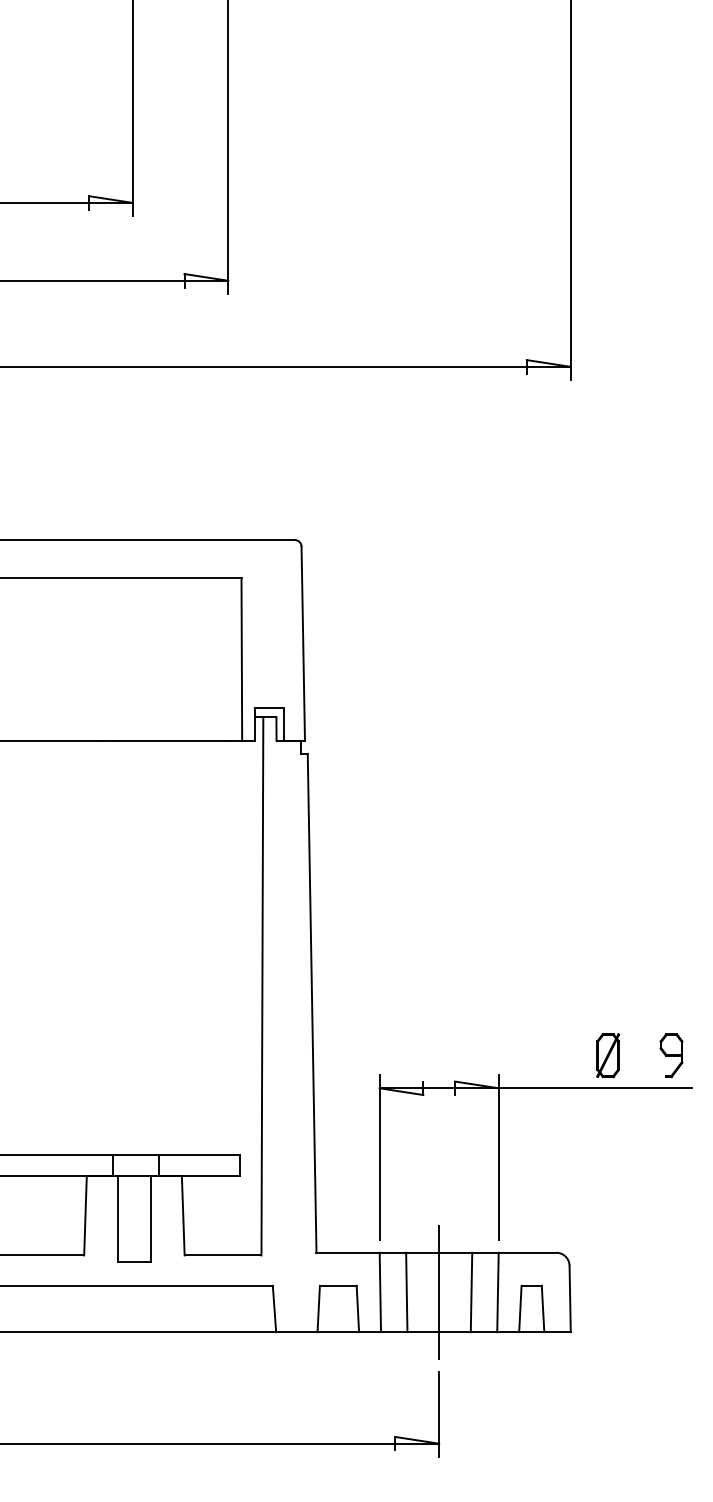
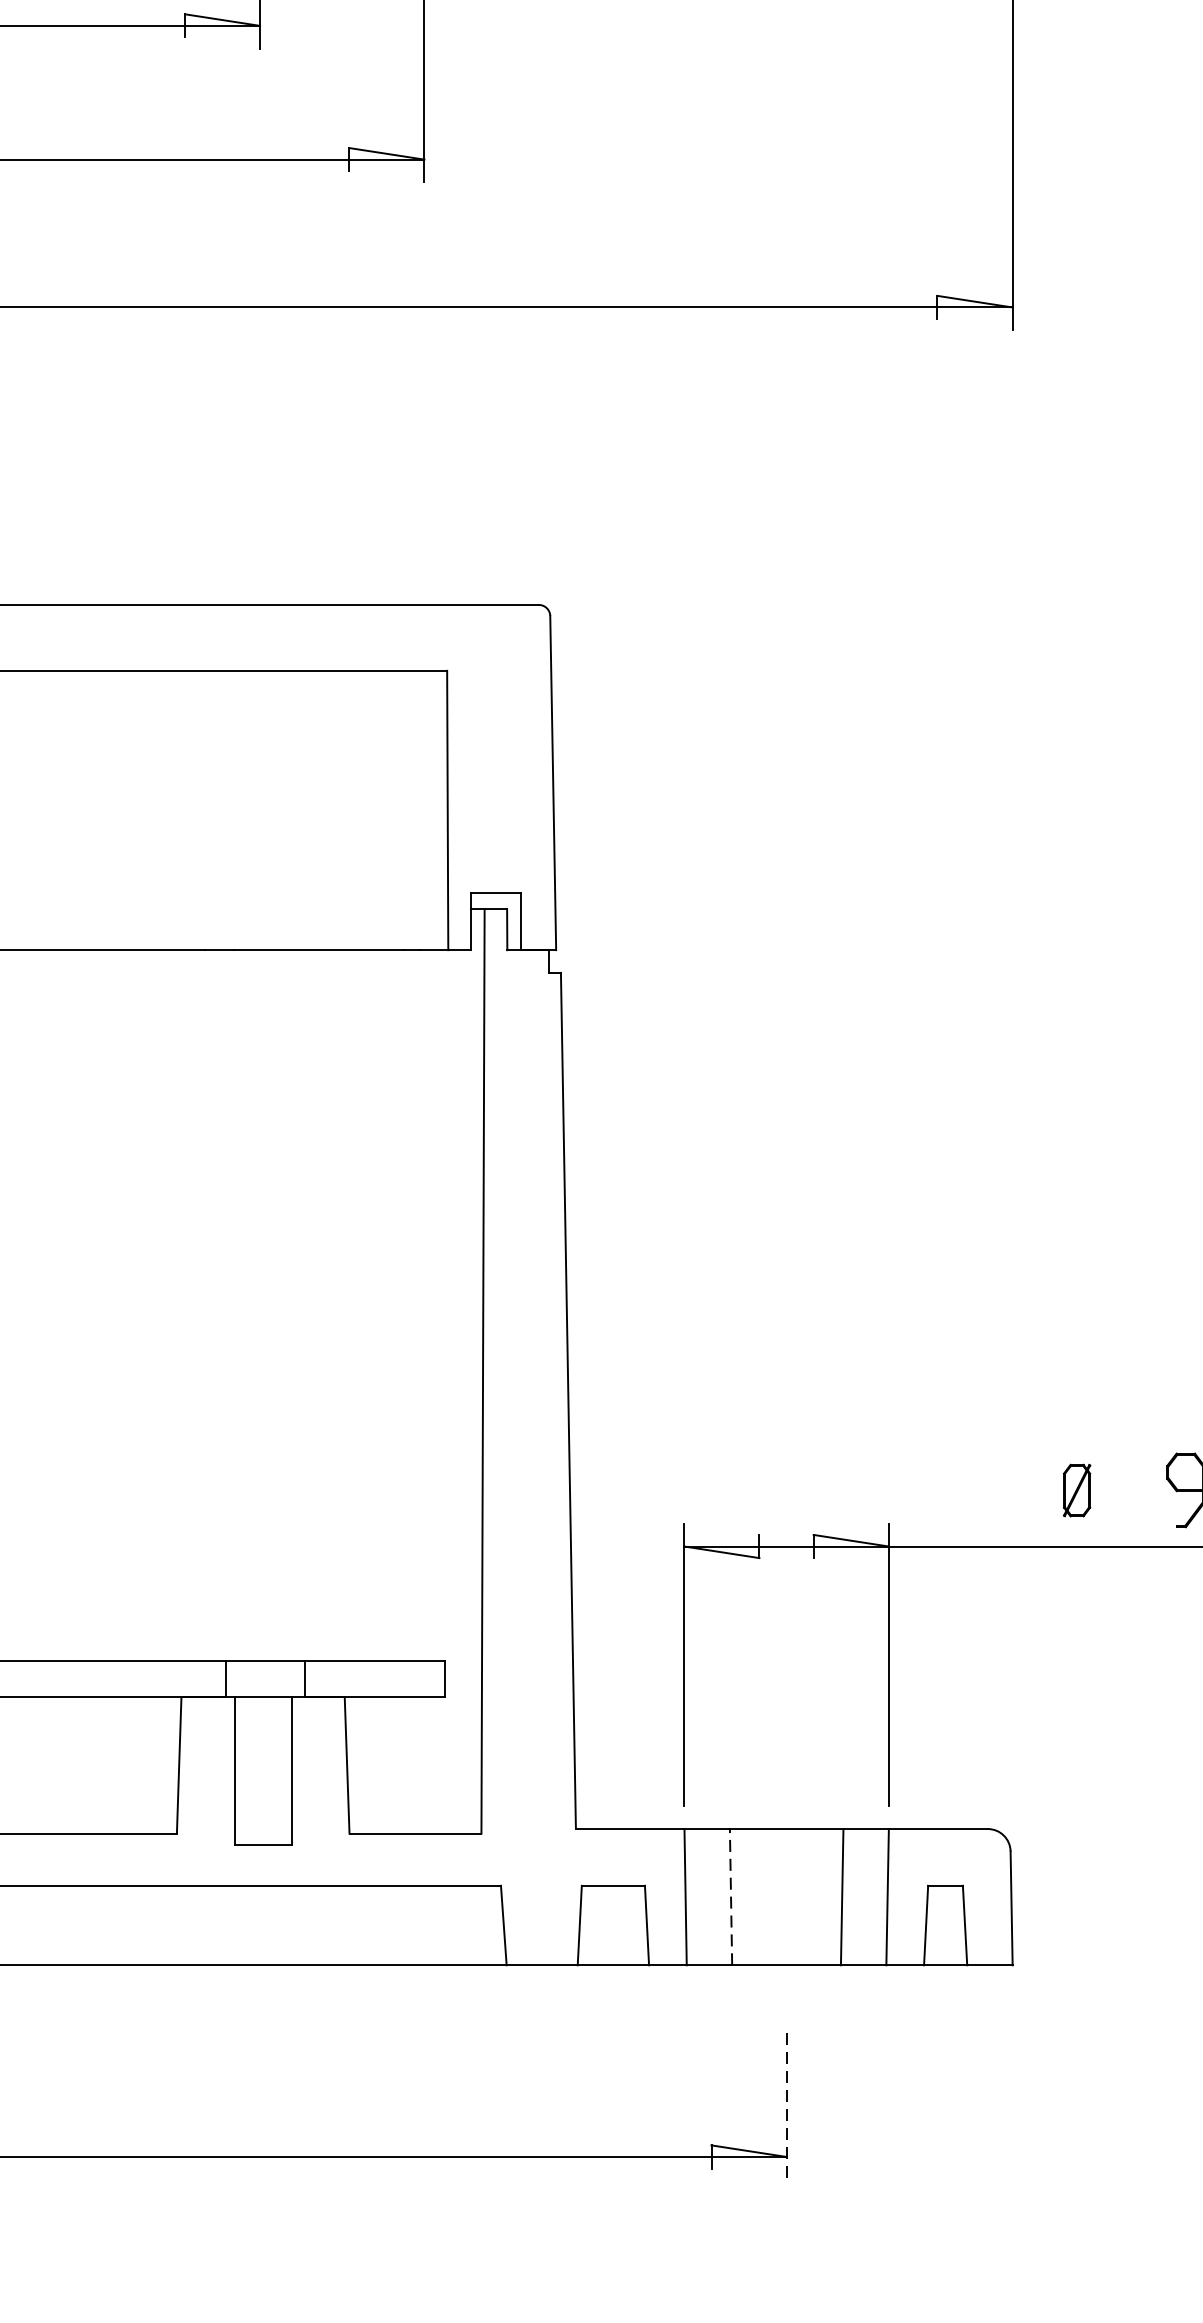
part: (608, 1055) -> (1077, 1490), size x0.7
line: (406, 1292) -> (730, 1897), solid -> dashed
line: (439, 1292) -> (787, 1897), removed
line: (439, 1414) -> (787, 2106), solid -> dashed

